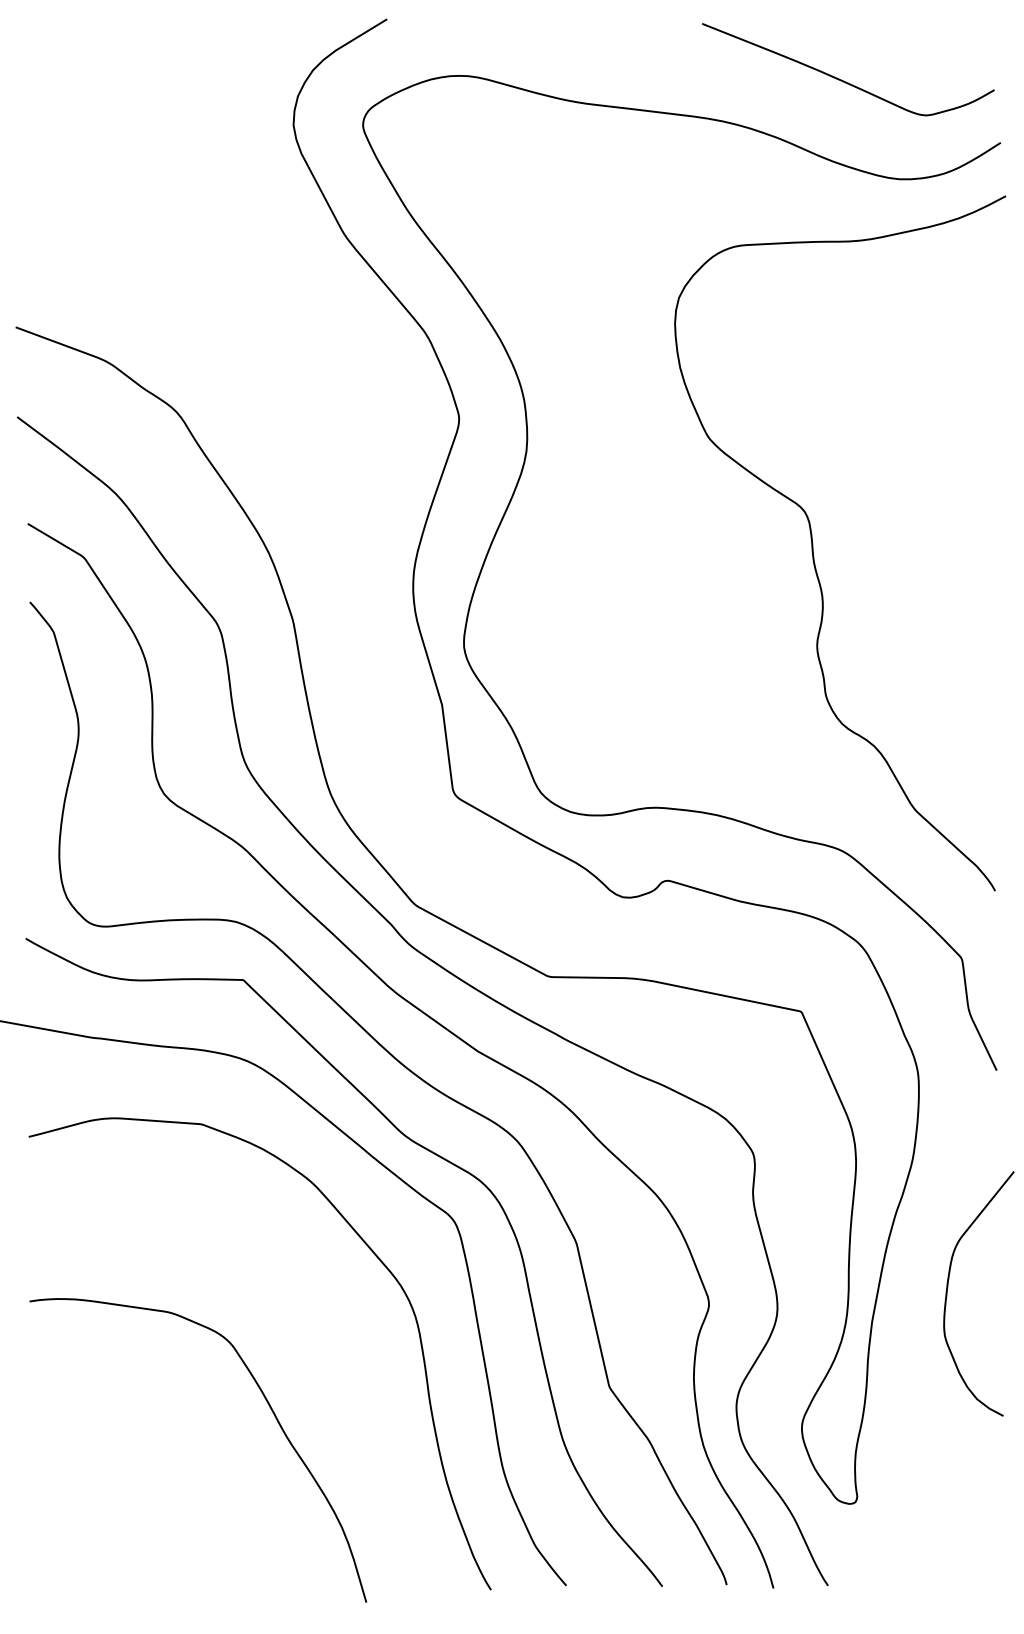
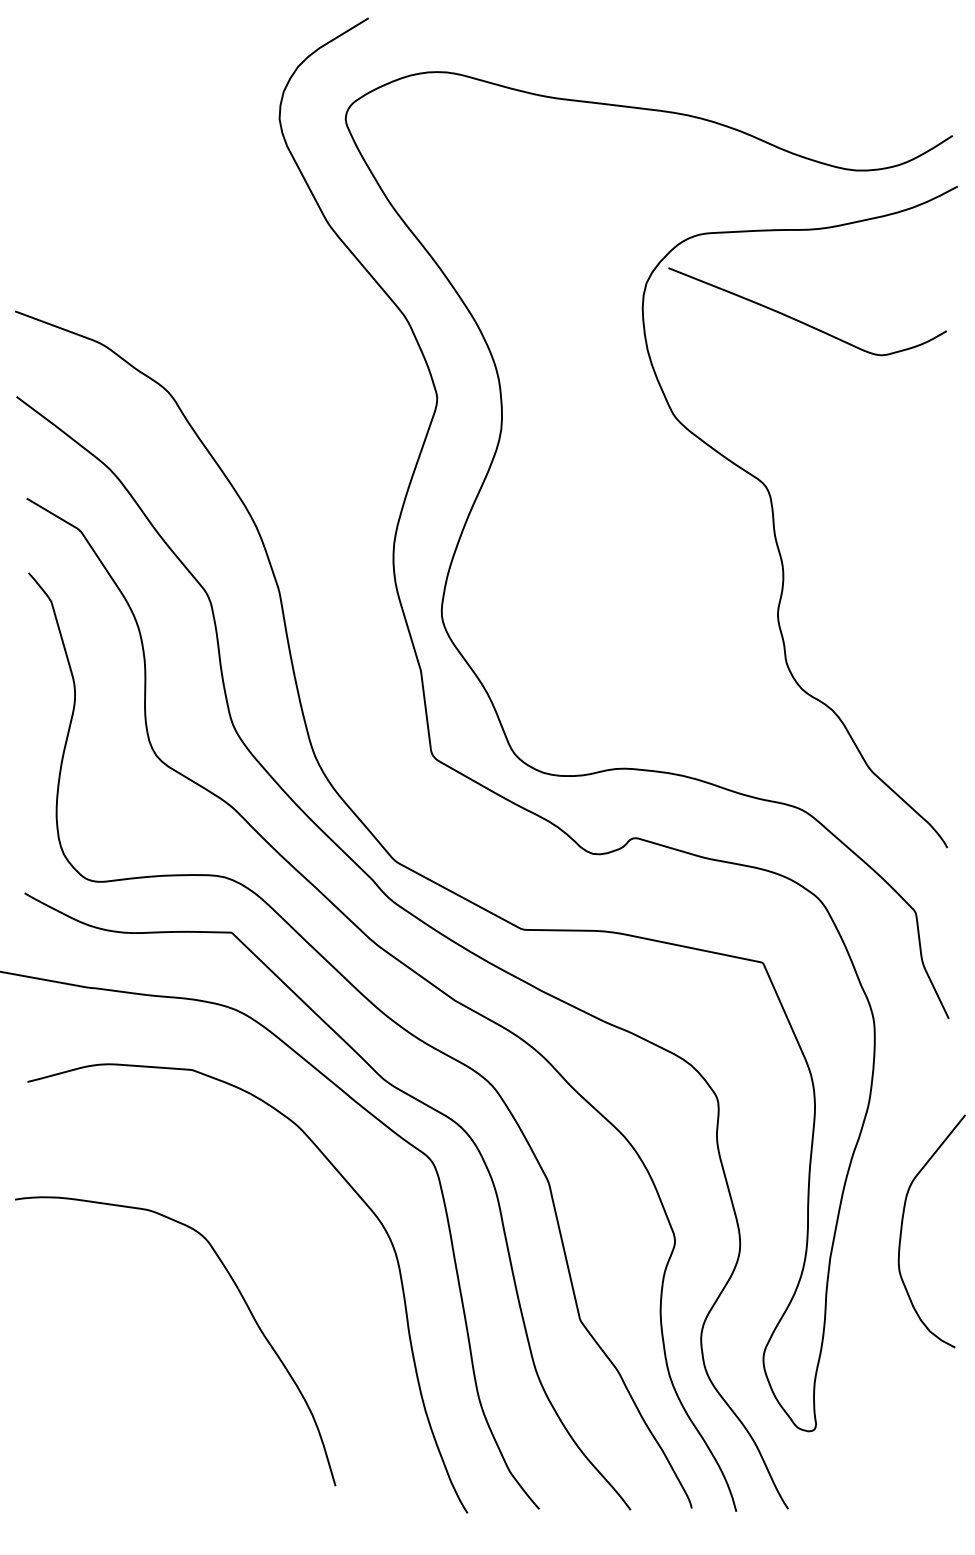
curve: (844, 80) -> (803, 322), moved
curve: (271, 1411) -> (245, 1304), moved

